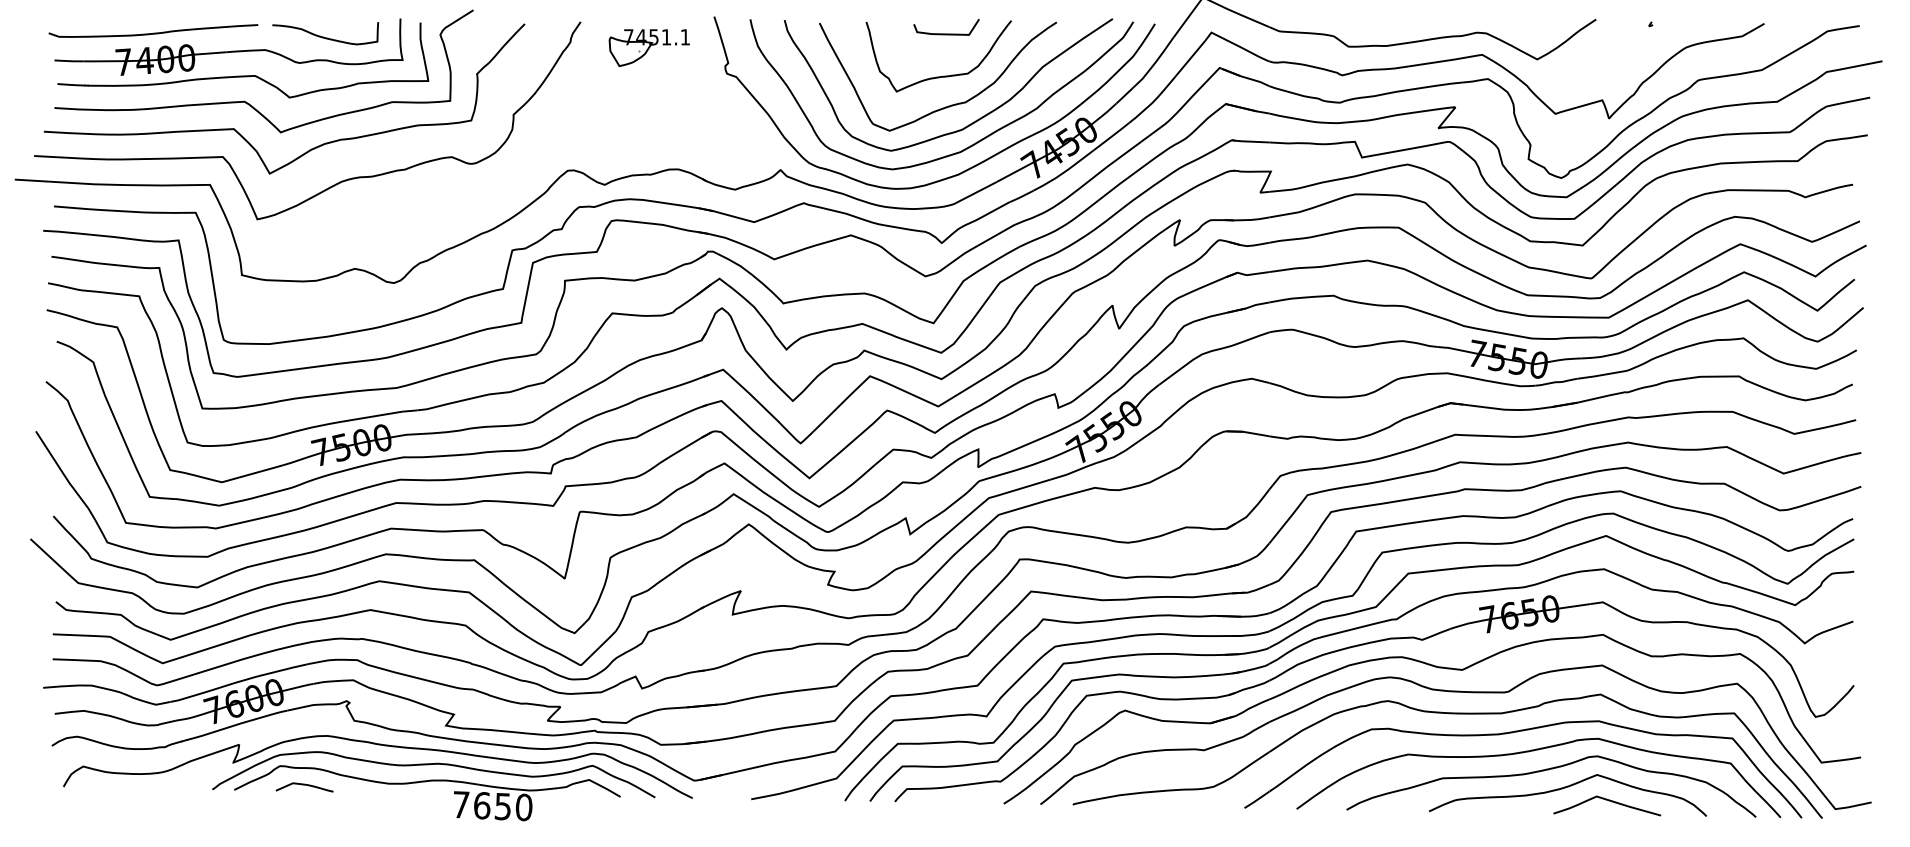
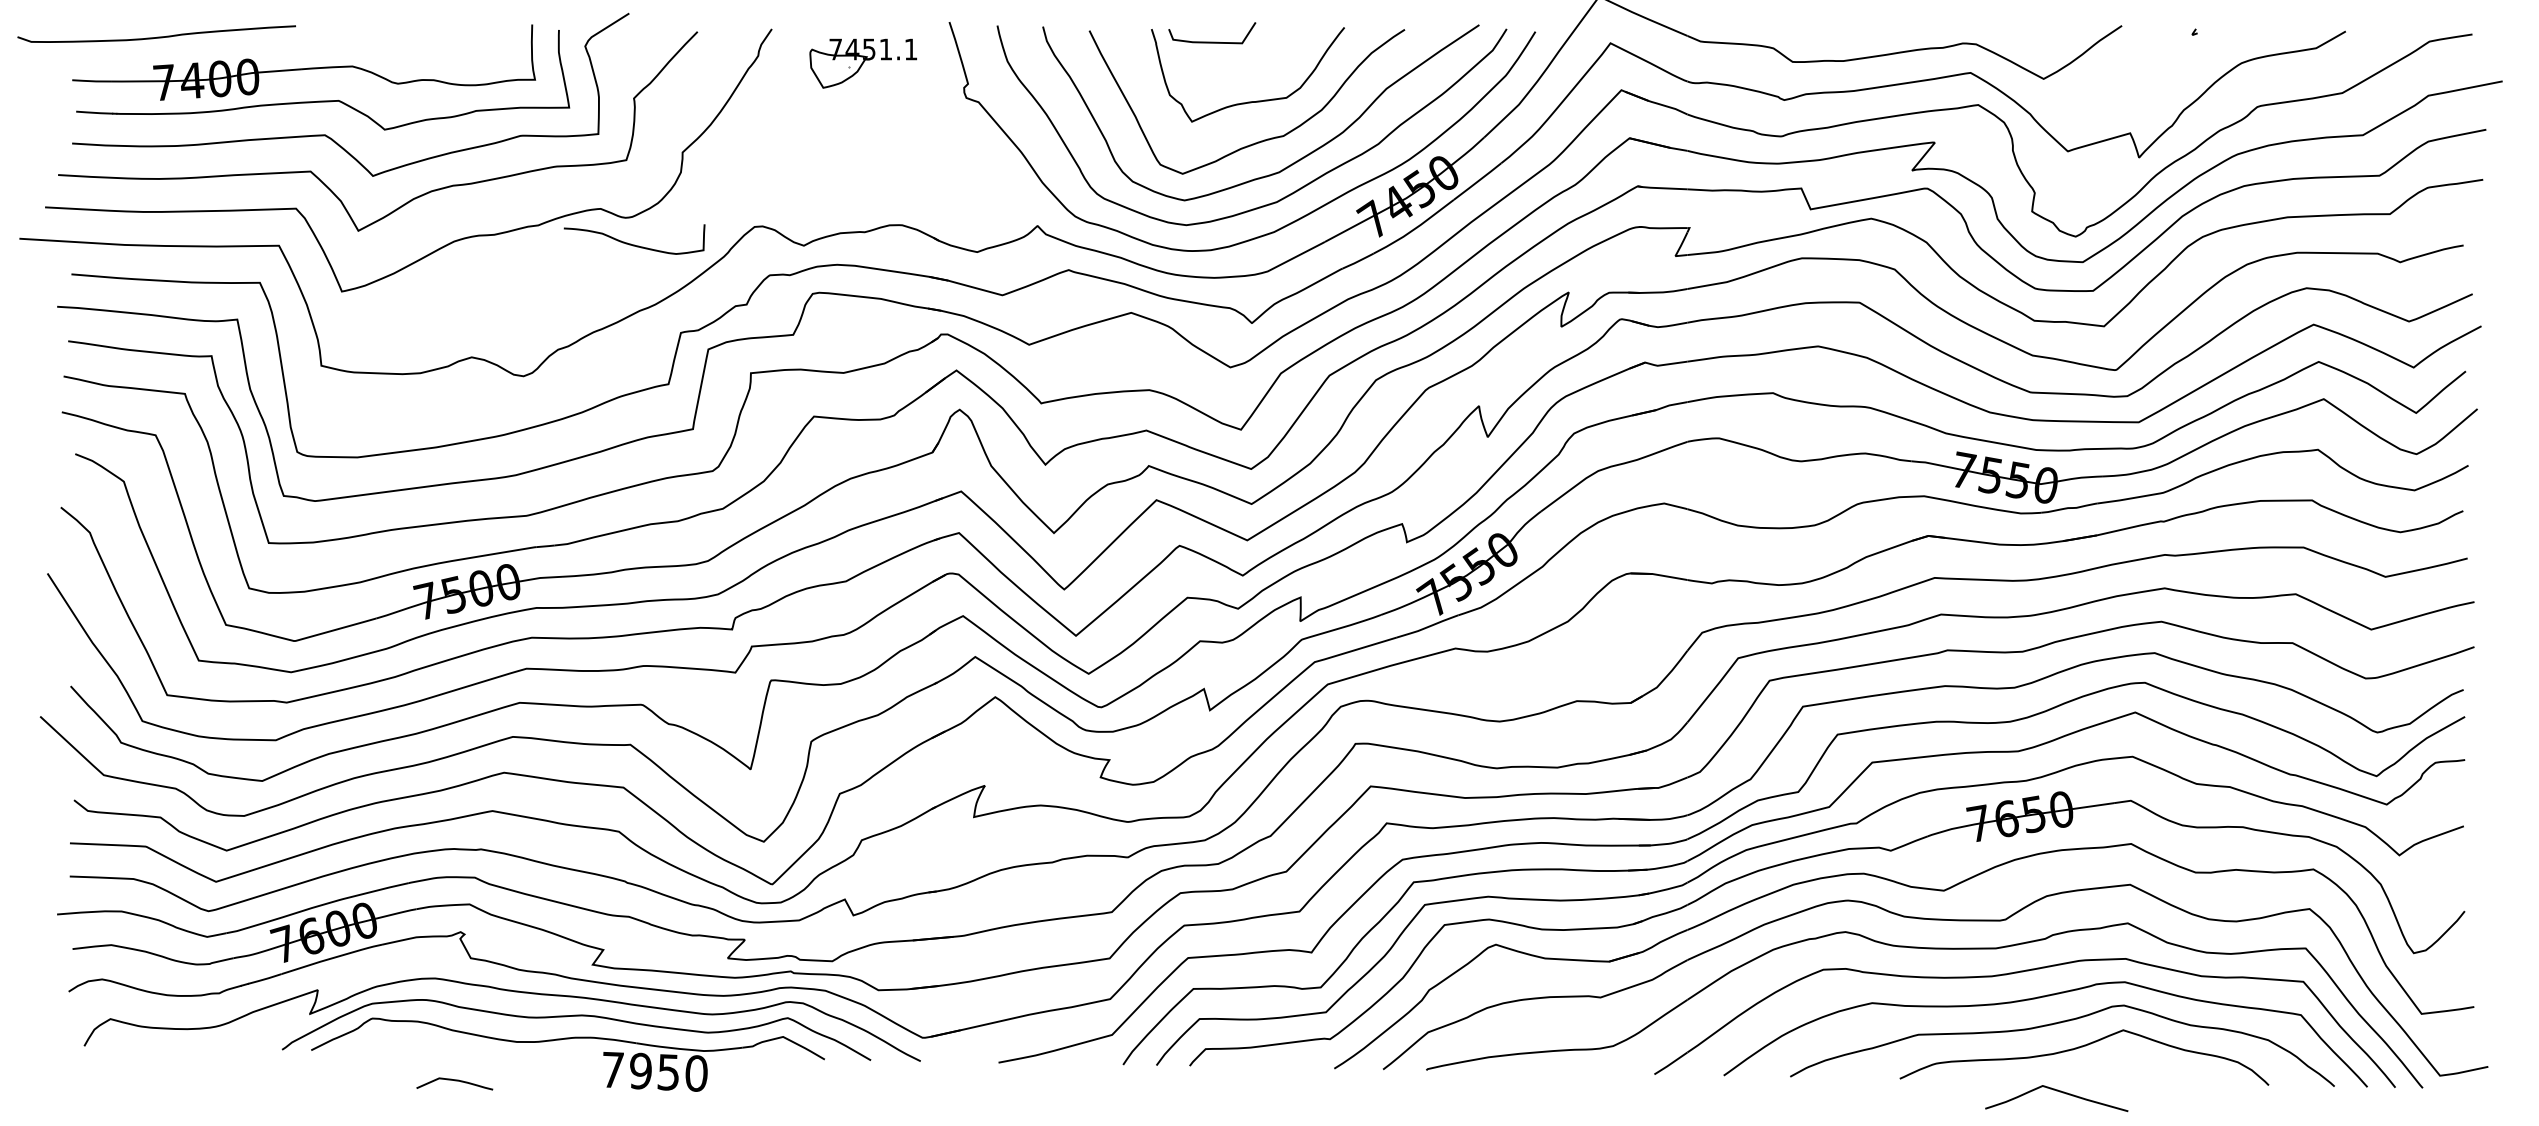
curve: (154, 32) -> (157, 36), moved
curve: (946, 33) -> (1212, 41), moved
curve: (323, 36) -> (631, 243), moved
curve: (304, 785) -> (454, 1081), moved
curve: (1609, 801) -> (2059, 1092), moved
text: (481, 805) -> (640, 1070), 7650 -> 7950

